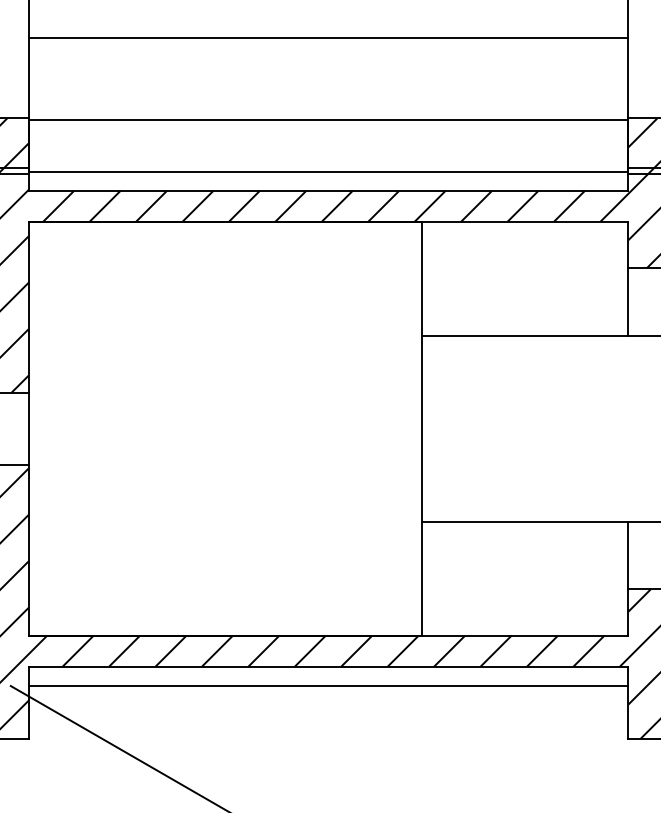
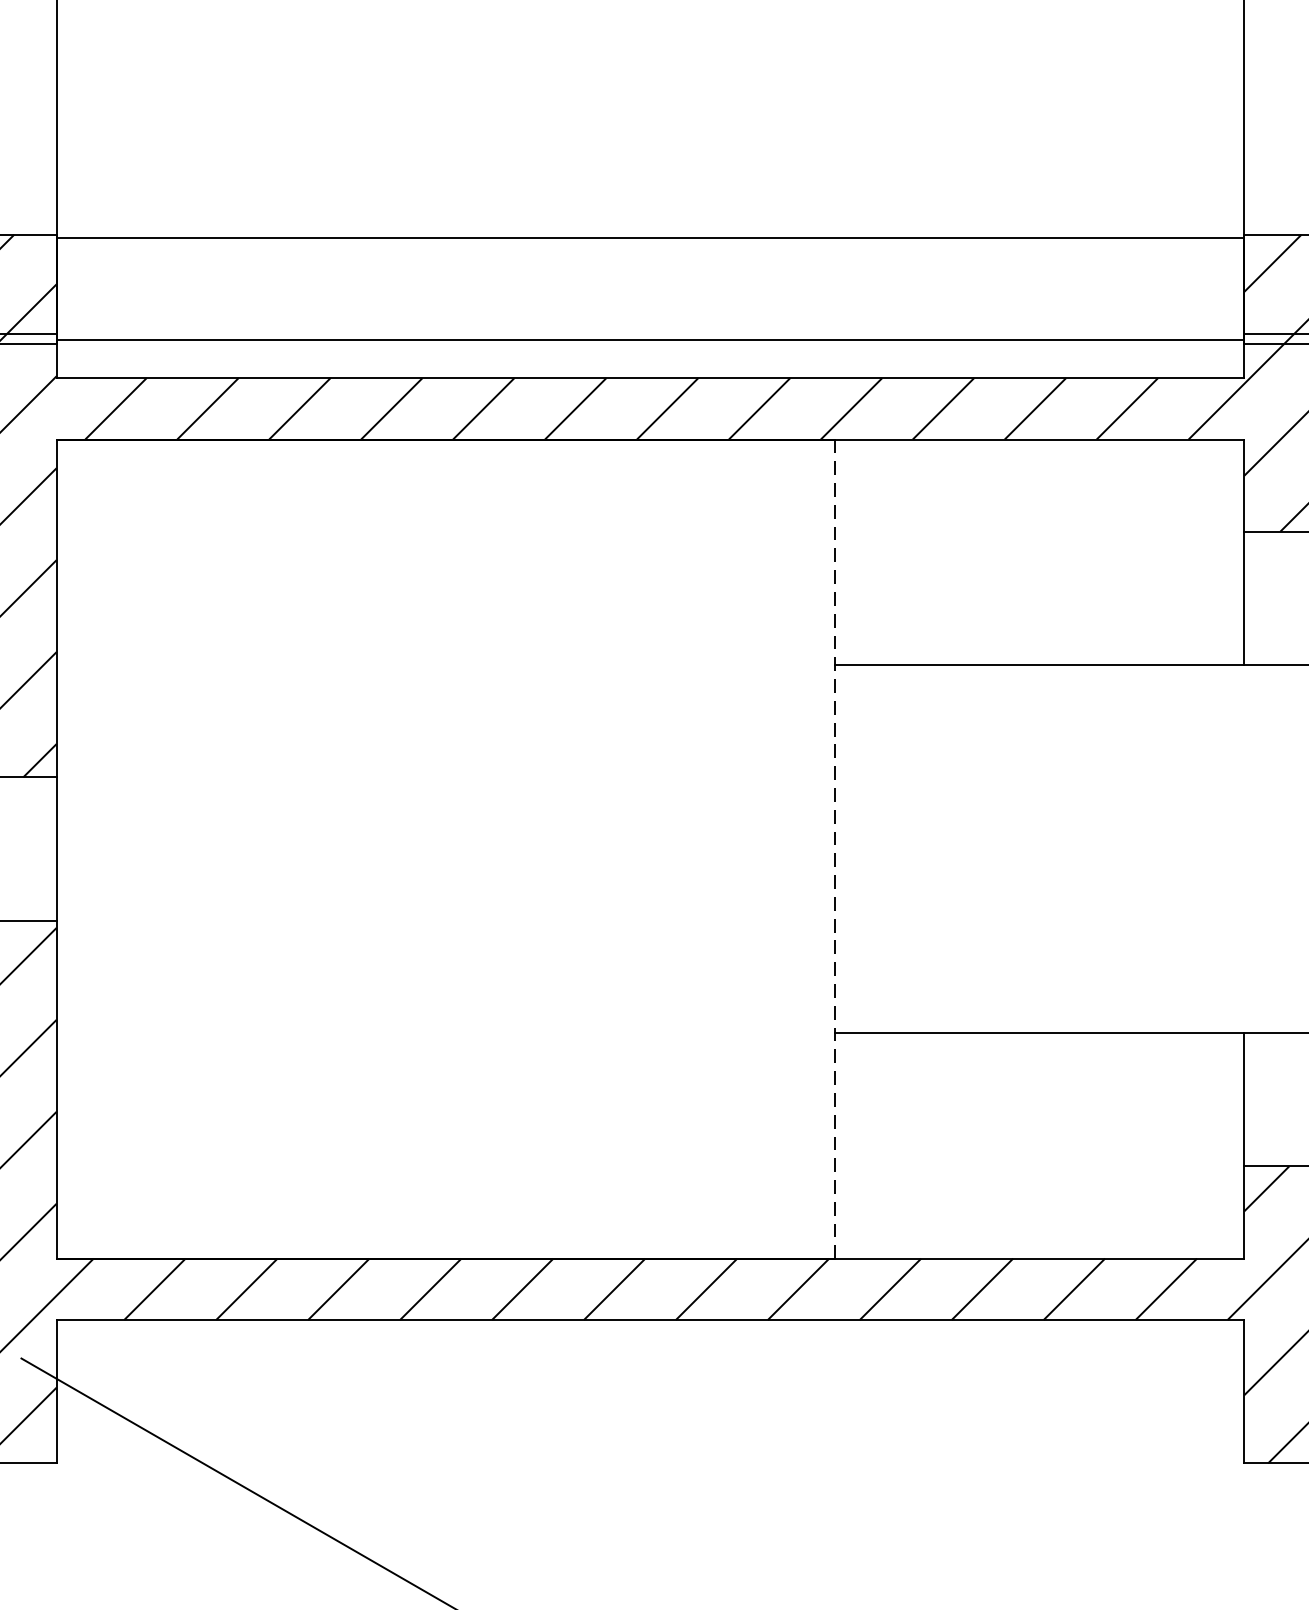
line: (328, 37) -> (650, 74), removed
line: (421, 428) -> (834, 848), solid -> dashed
line: (328, 685) -> (650, 1357), removed

